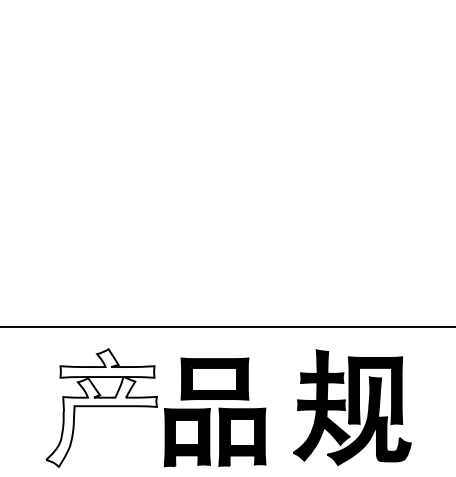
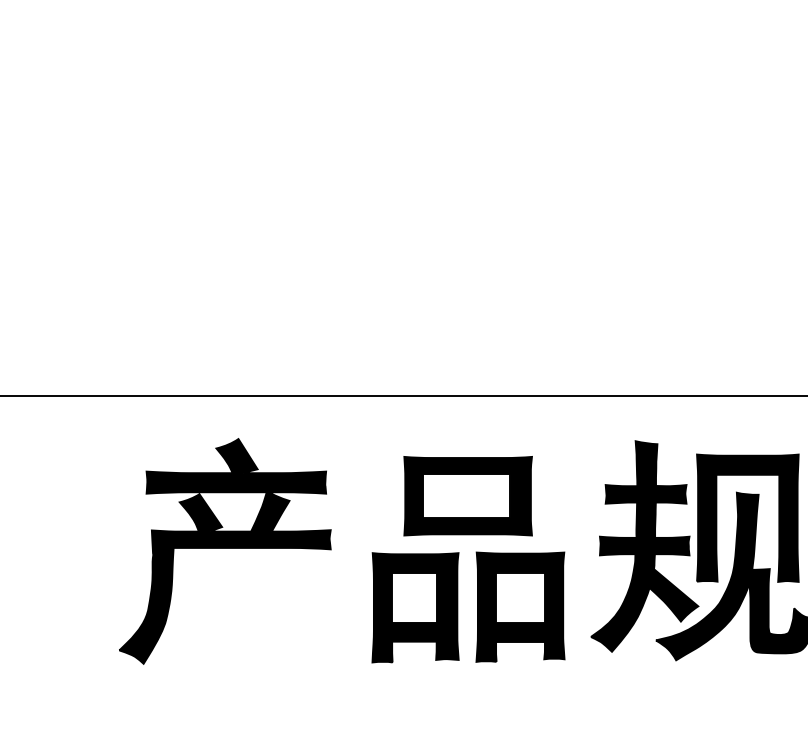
fill: (101, 407) -> (224, 550), added
part: (215, 412) -> (469, 559), moved

